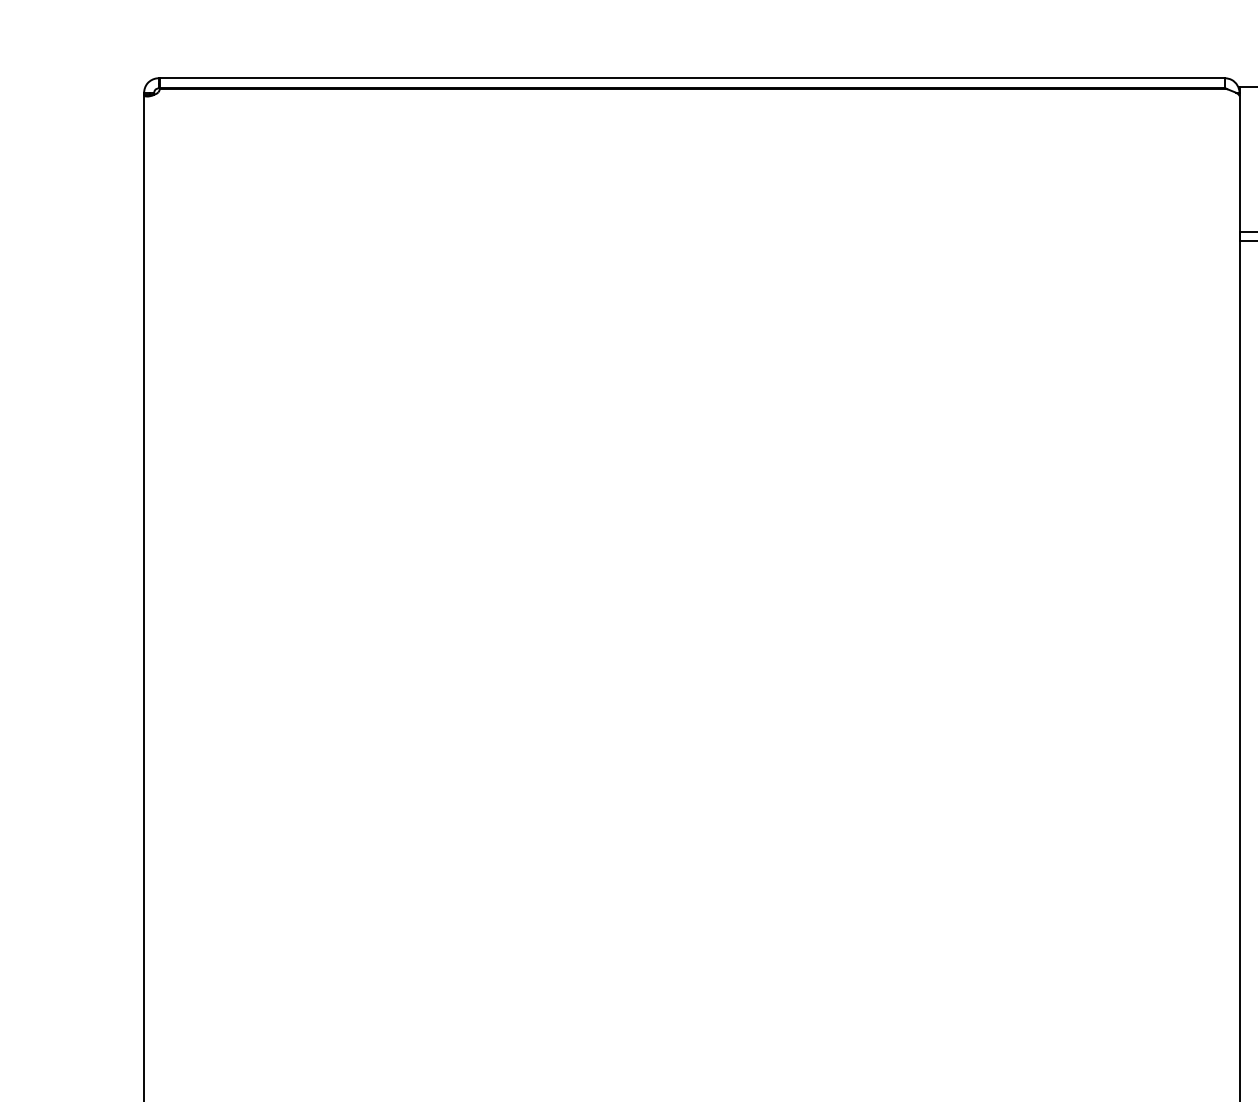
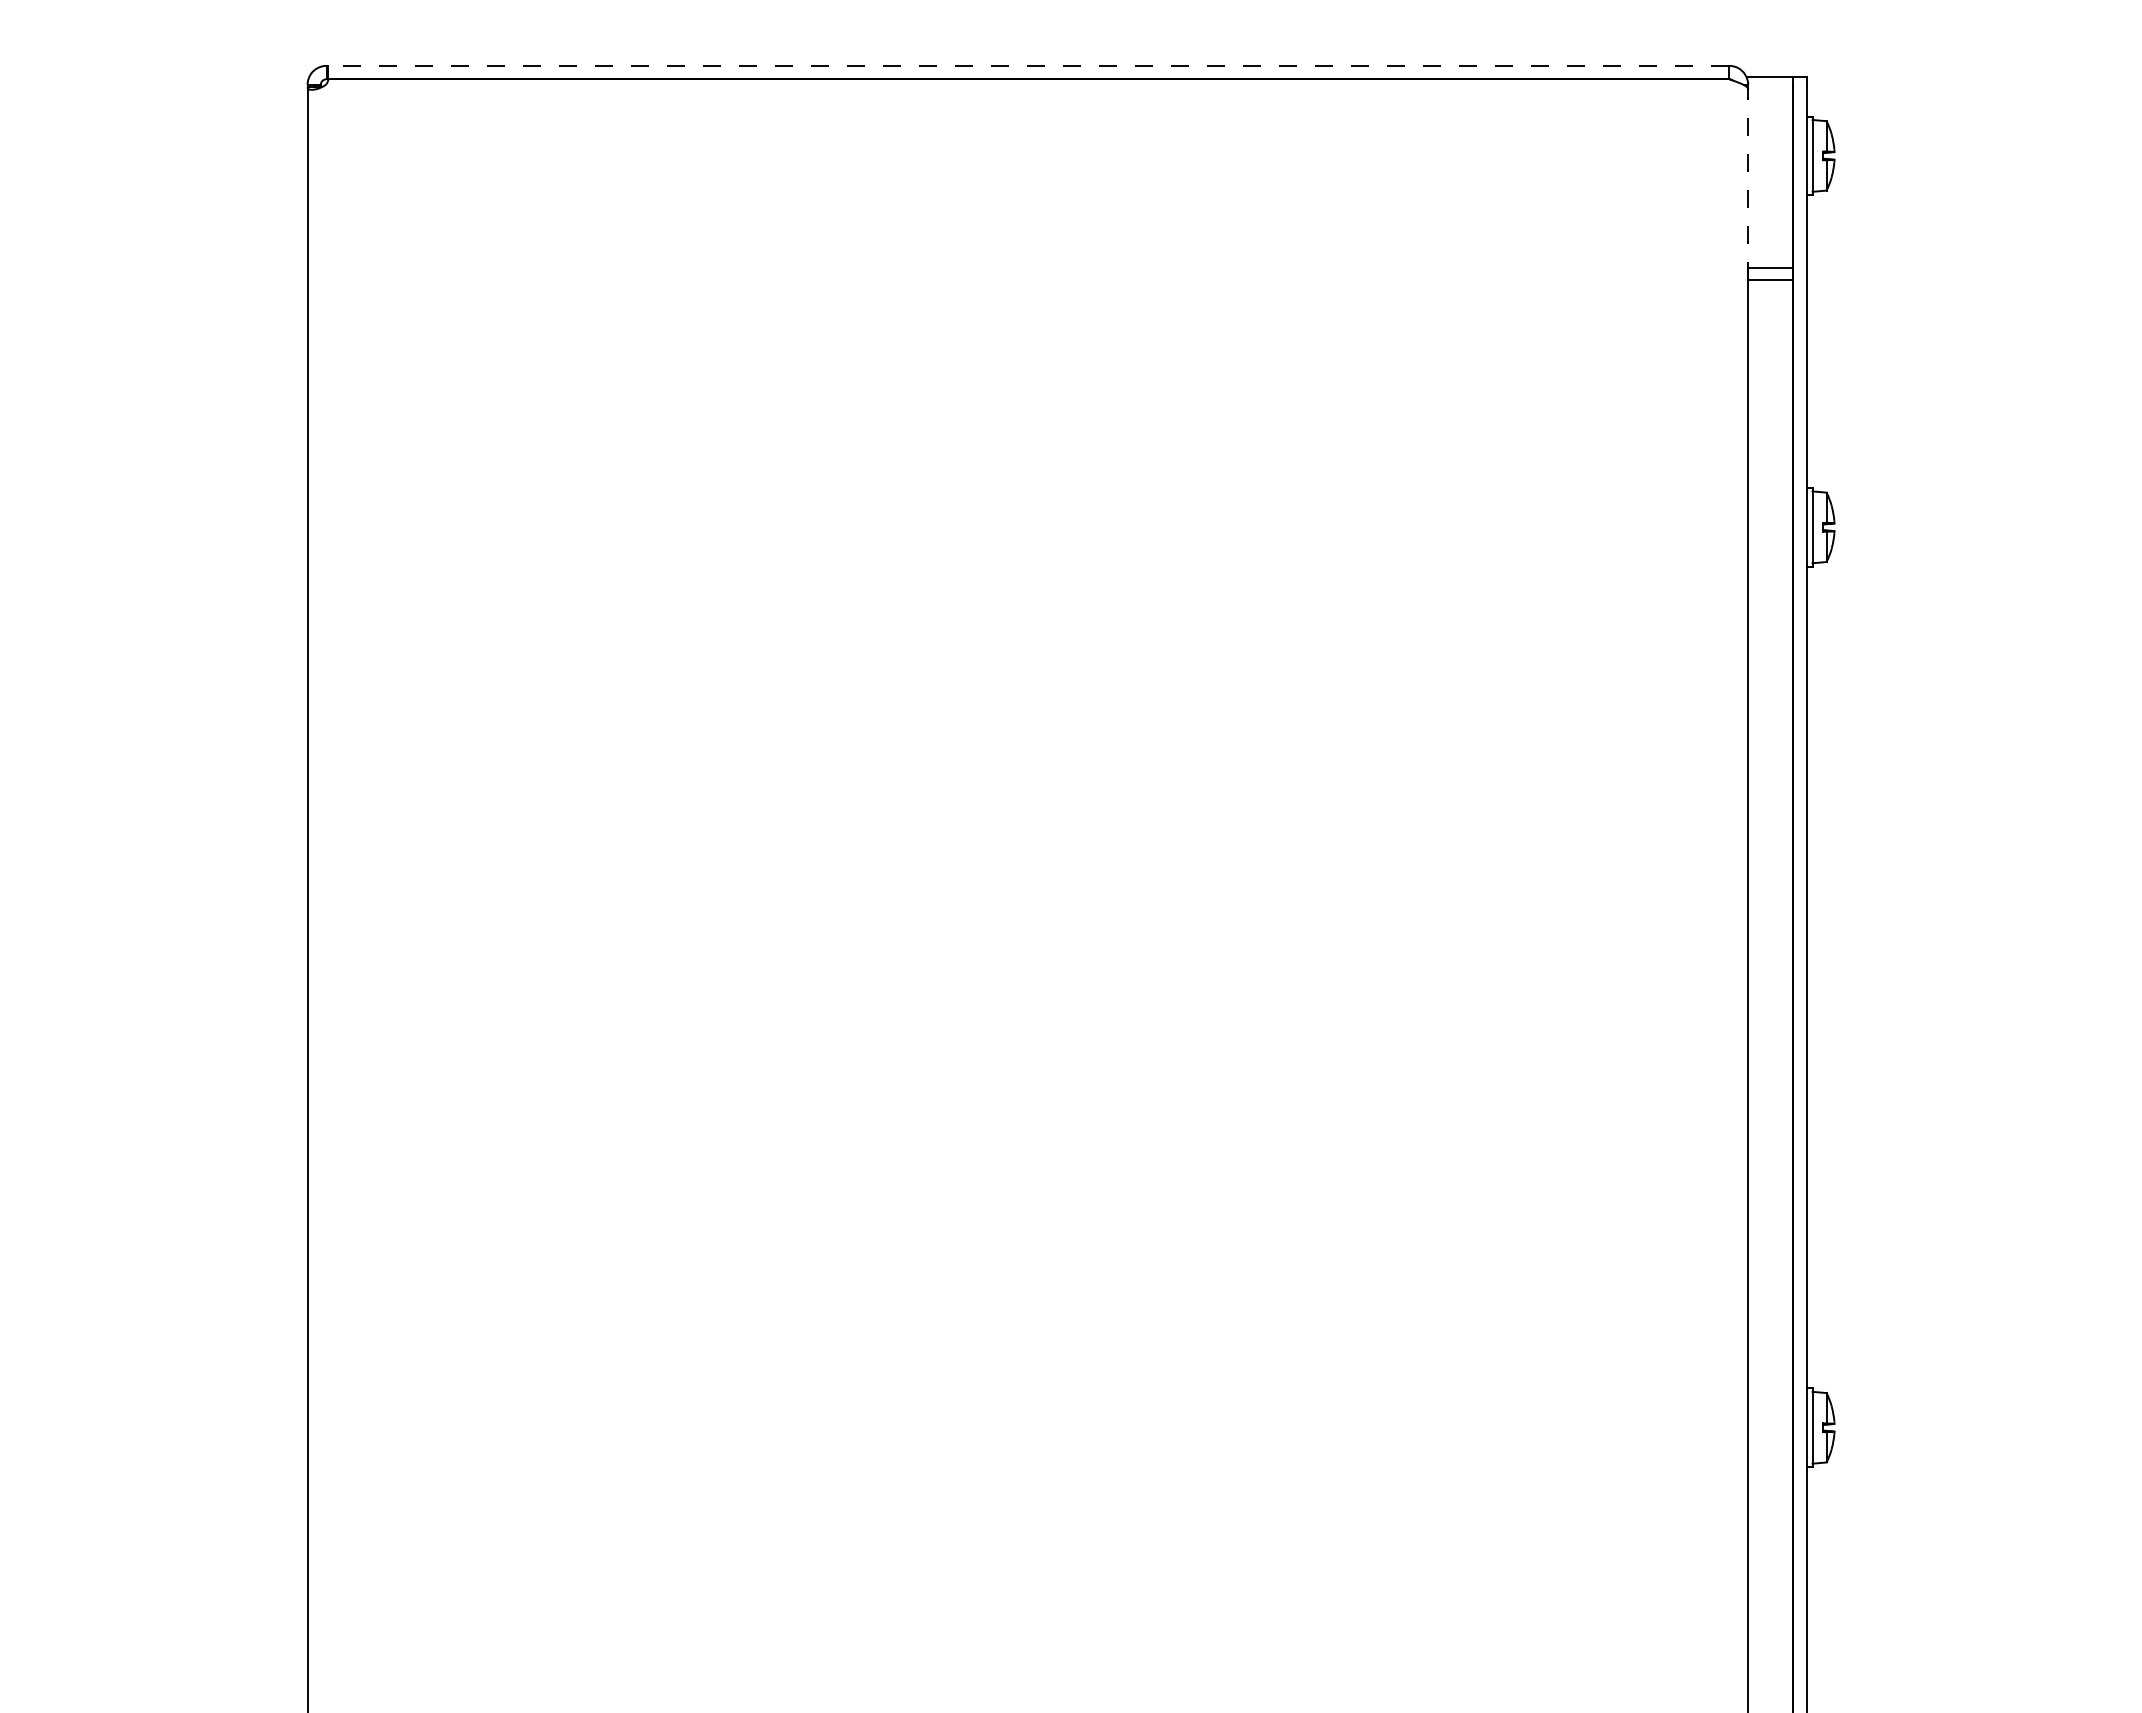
line: (692, 78) -> (1028, 65), solid -> dashed
line: (1239, 163) -> (1748, 177), solid -> dashed

